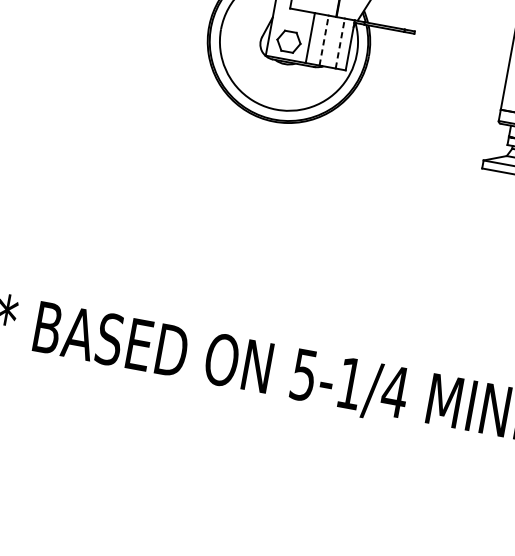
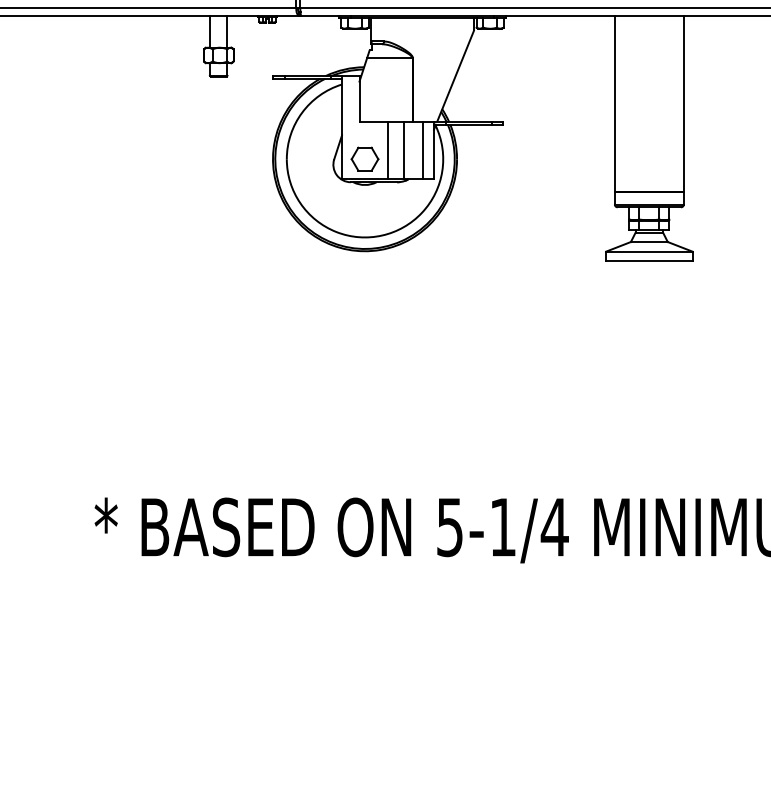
line: (323, 40) -> (403, 150), dashed -> solid
line: (340, 43) -> (422, 150), dashed -> solid

